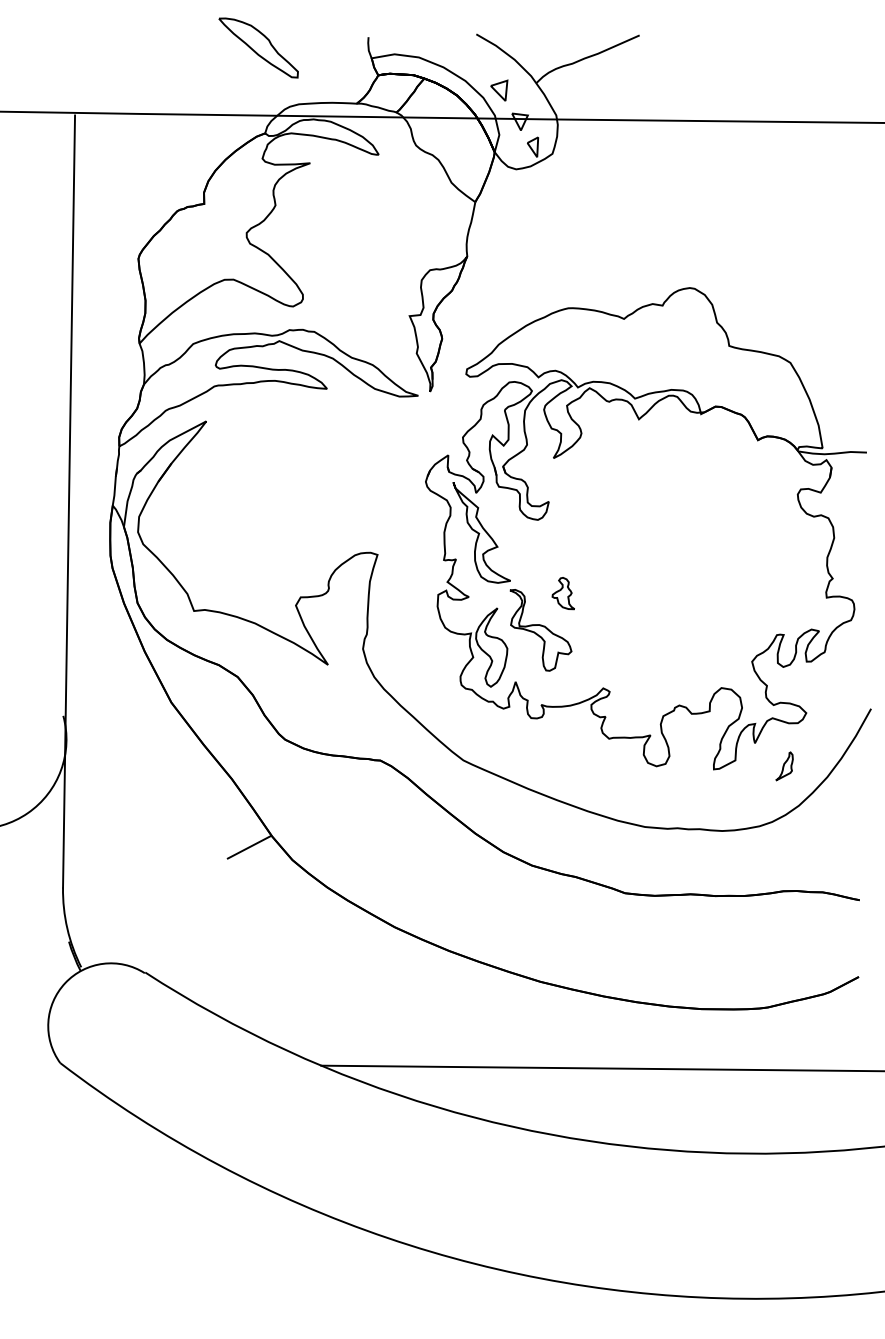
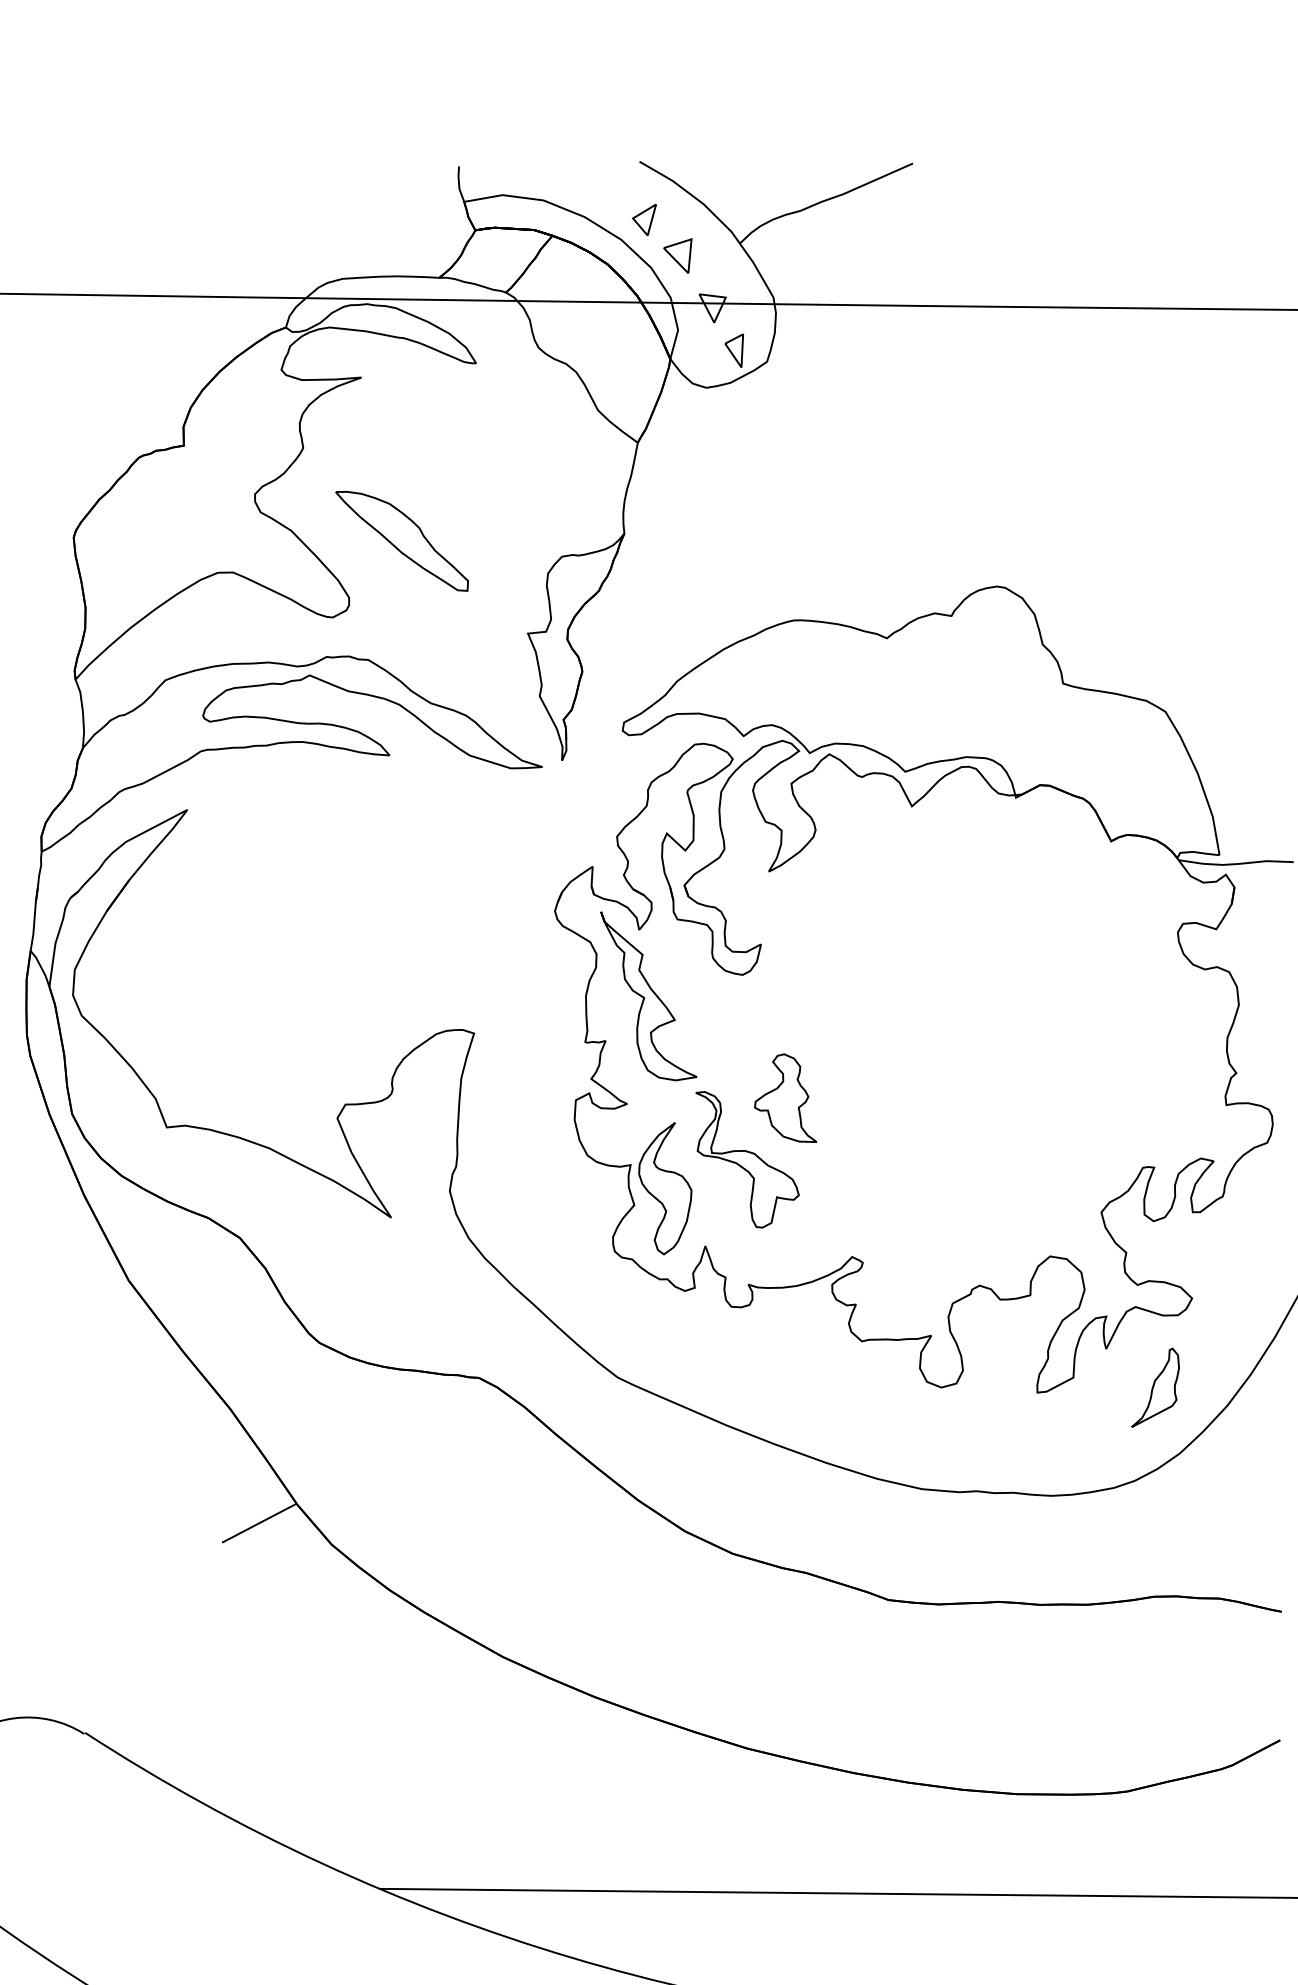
part: (258, 47) -> (401, 540), moved
part: (478, 68) -> (643, 218), added
part: (563, 593) -> (785, 1098), size x1.67
part: (784, 766) -> (1155, 1387), size x1.67

